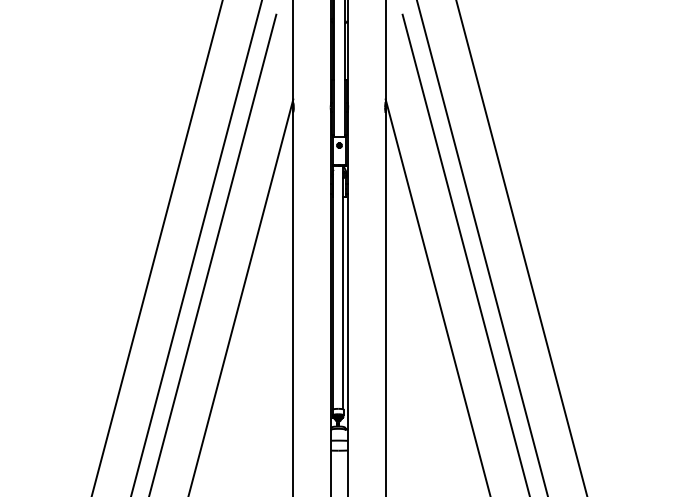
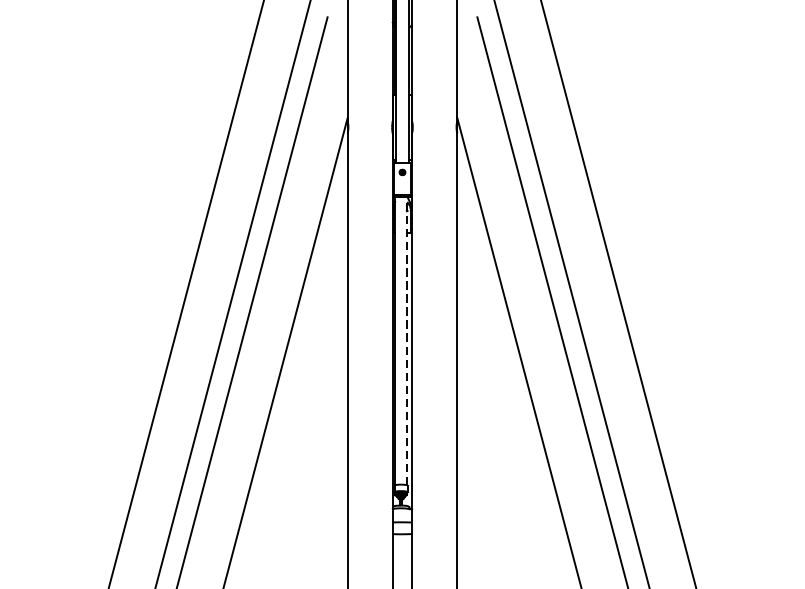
line: (343, 287) -> (407, 340), solid -> dashed

